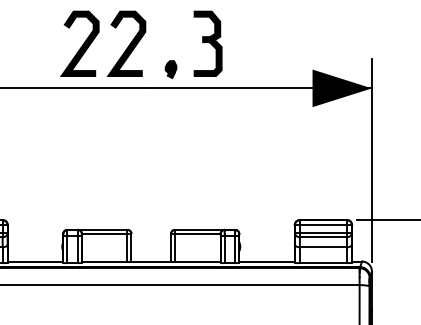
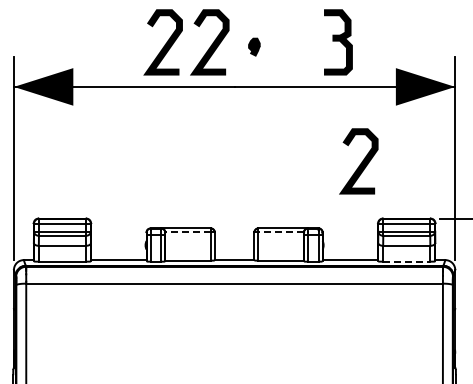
part: (208, 43) -> (338, 42), moved
part: (171, 68) -> (254, 46), moved
curve: (277, 164) -> (360, 163), added
line: (105, 233) -> (188, 232), solid -> dashed
line: (198, 233) -> (281, 232), solid -> dashed
line: (323, 262) -> (406, 261), solid -> dashed

